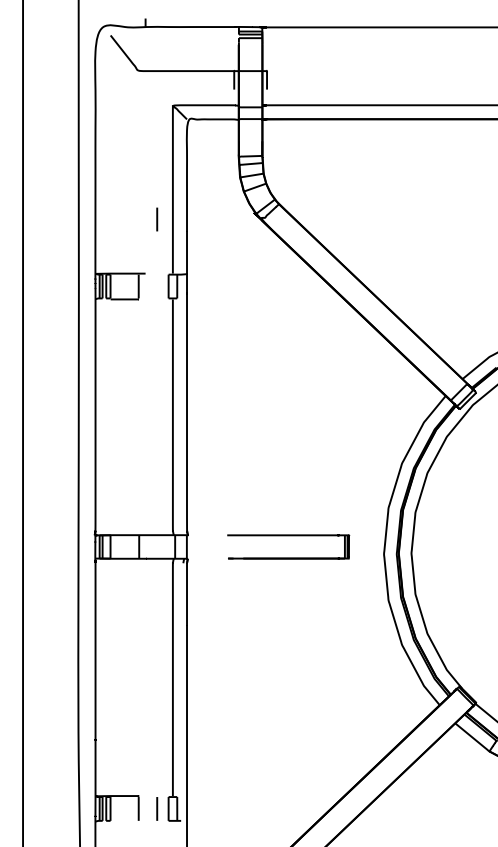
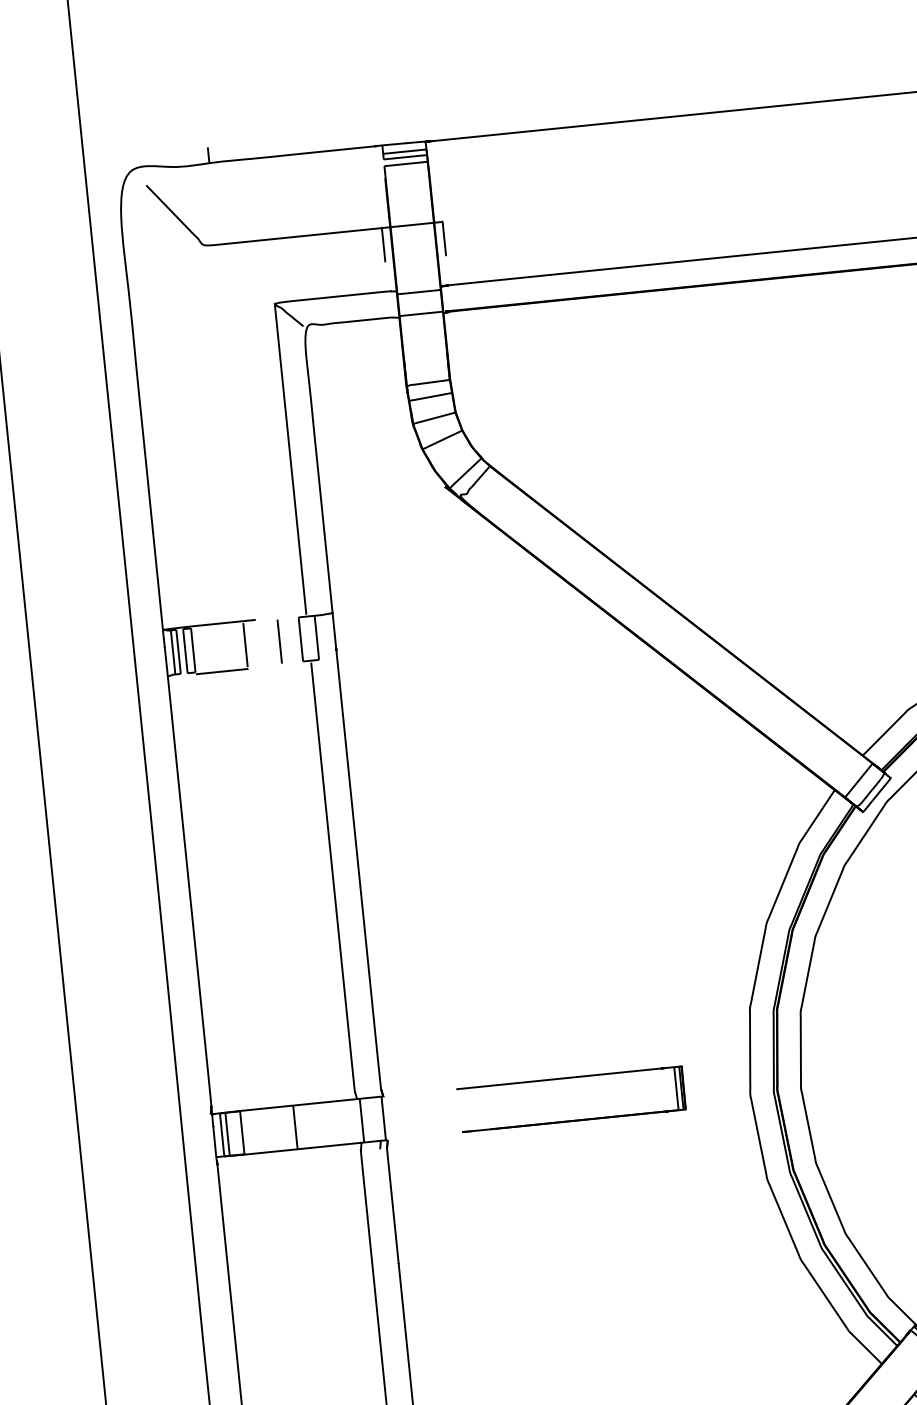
line: (157, 219) -> (280, 641), moved

